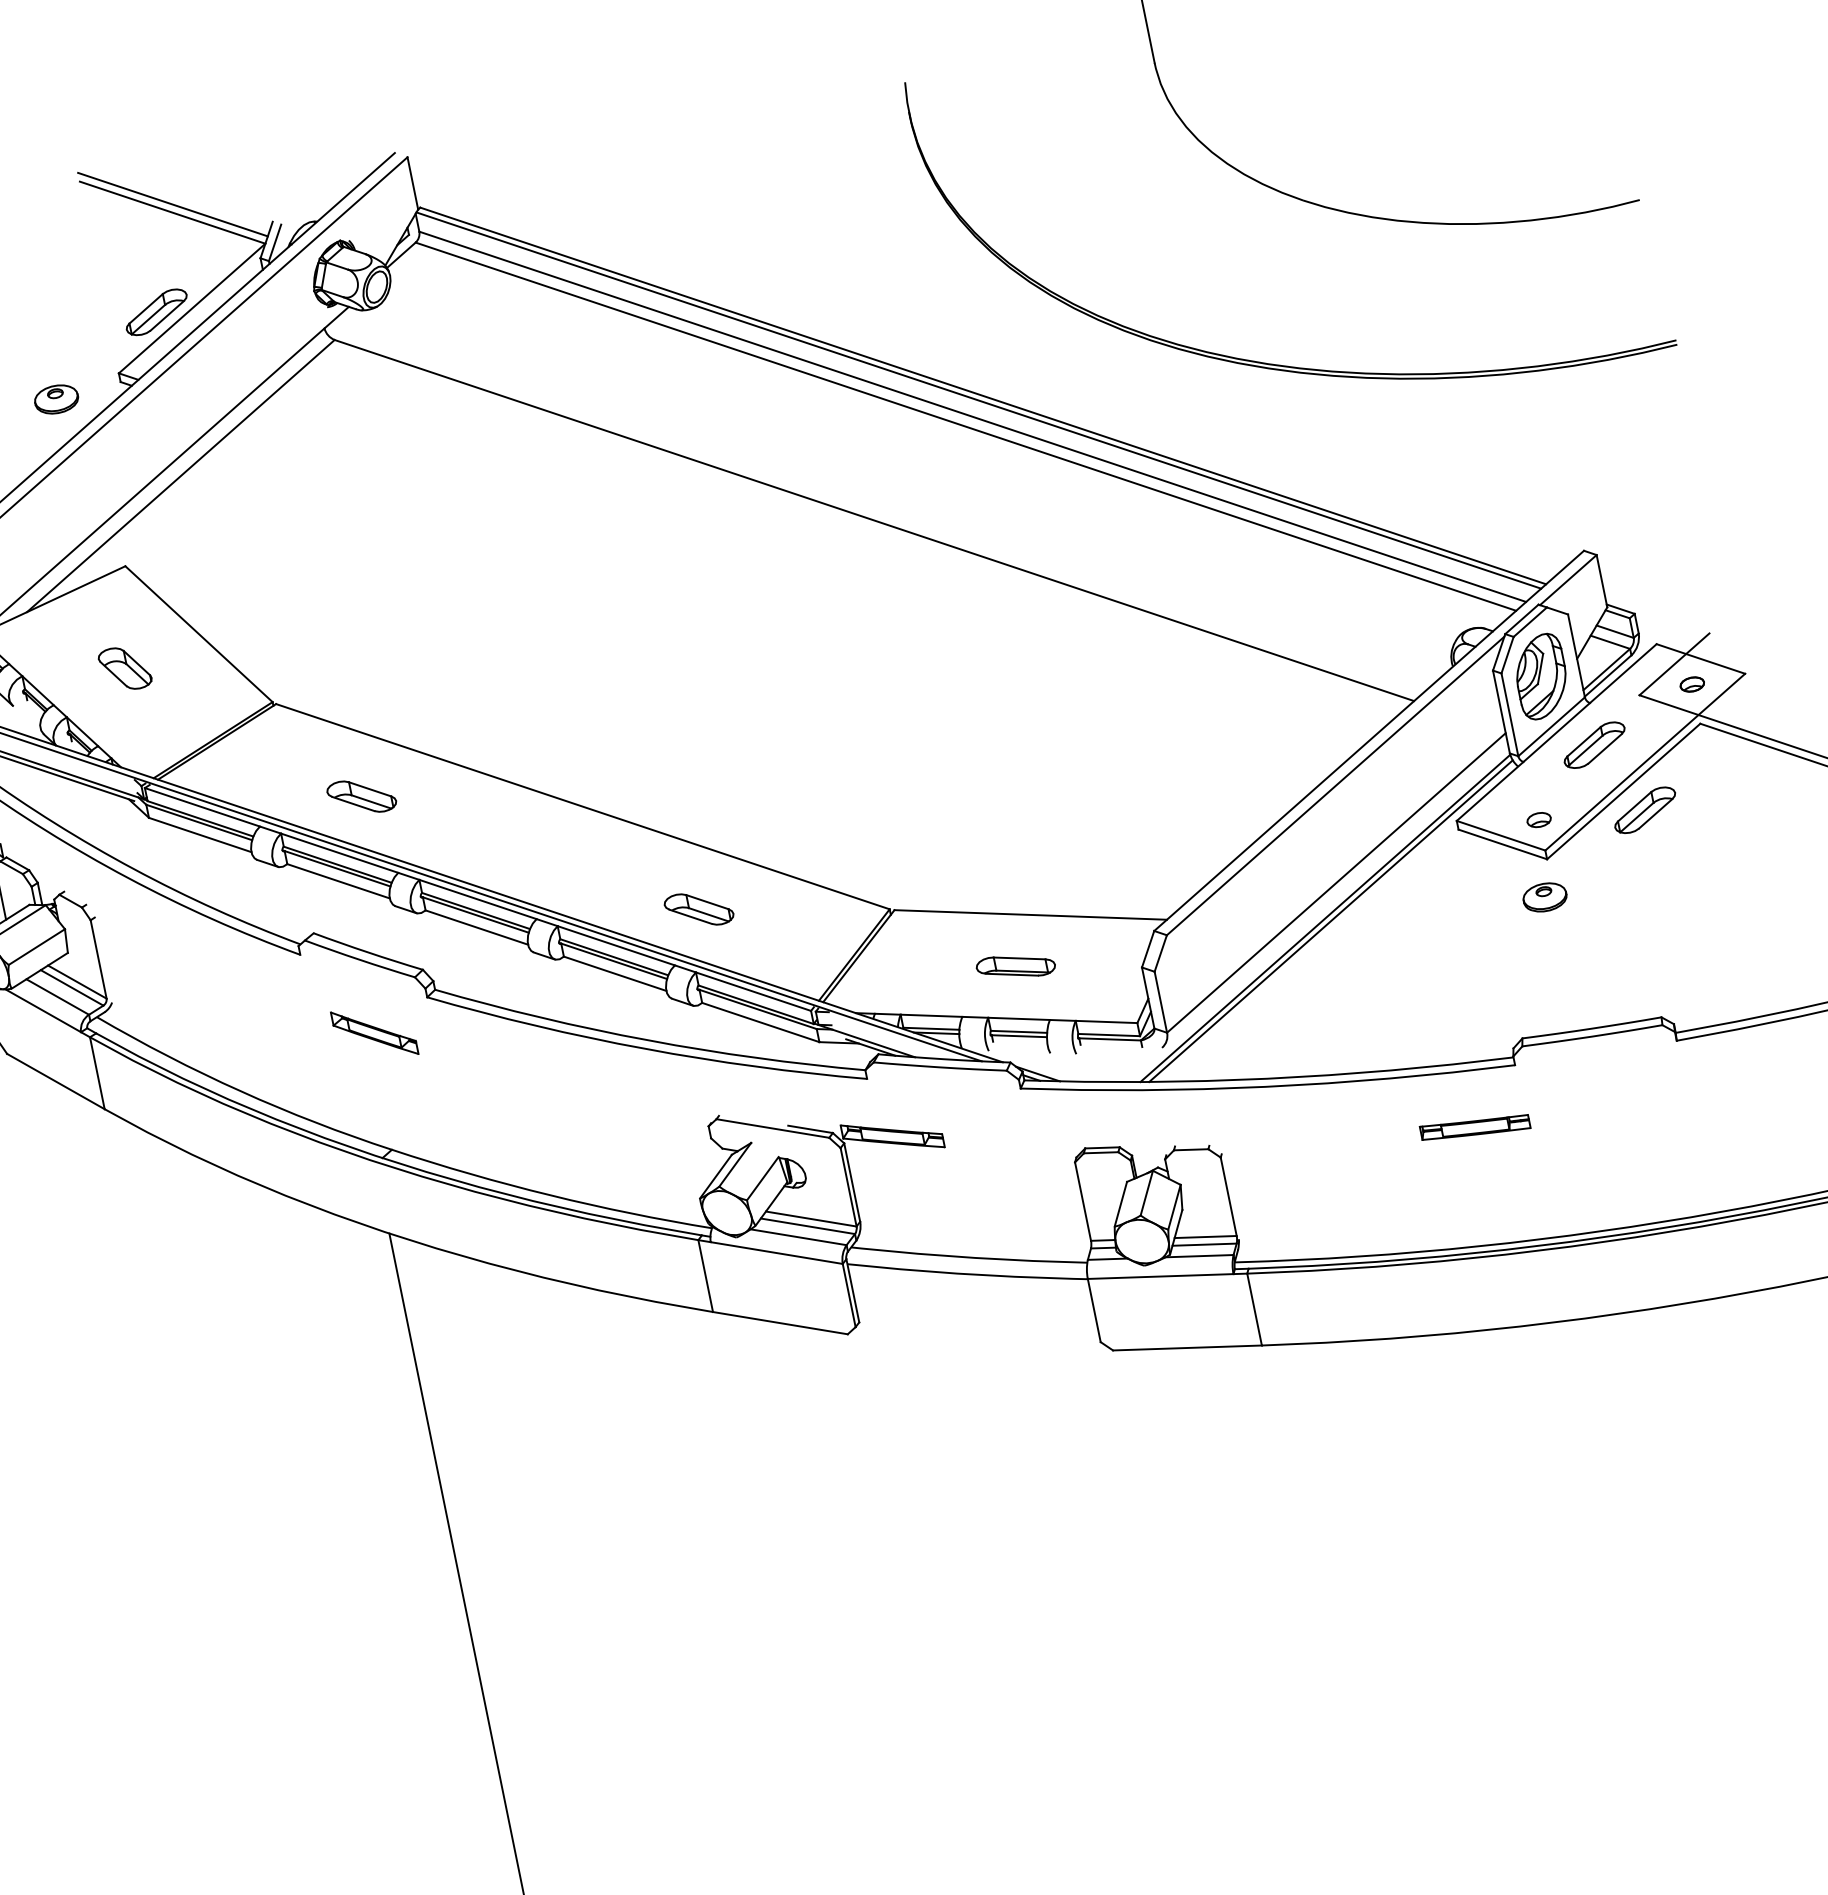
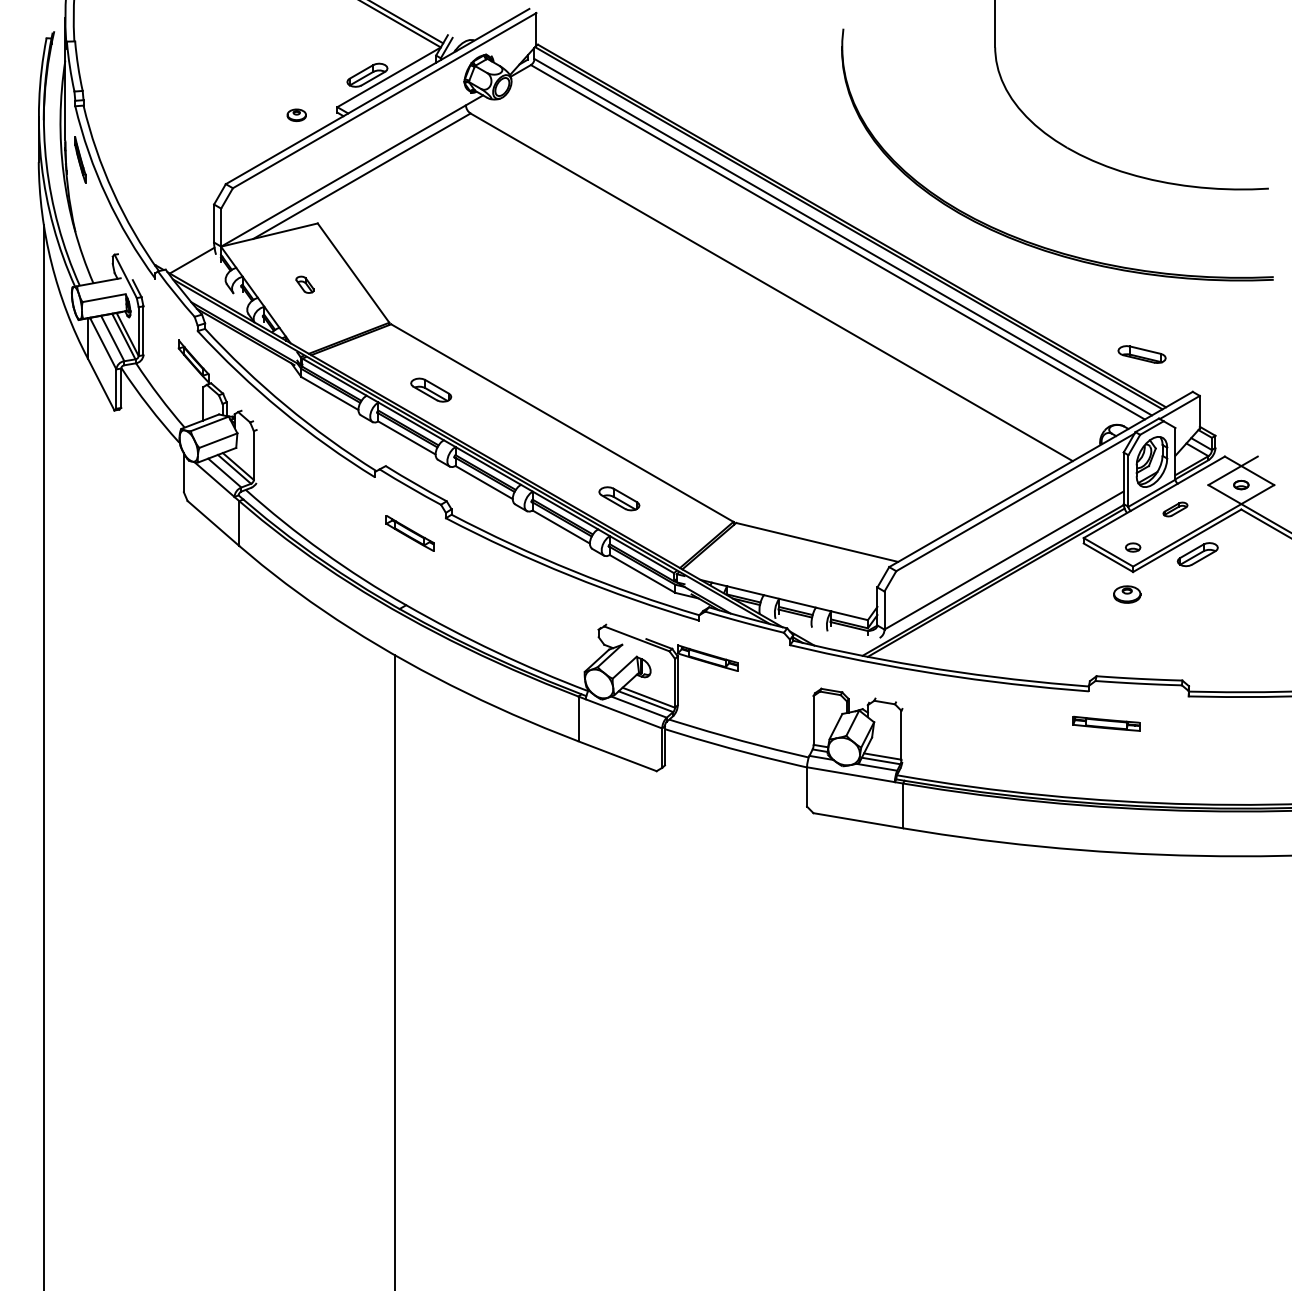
part: (56, 400) -> (296, 115), size x0.7
part: (124, 668) -> (304, 284), size x0.6
part: (1594, 745) -> (1175, 509), size x0.6
part: (1014, 966) -> (1141, 354), moved
part: (1475, 1126) -> (1106, 723), moved

